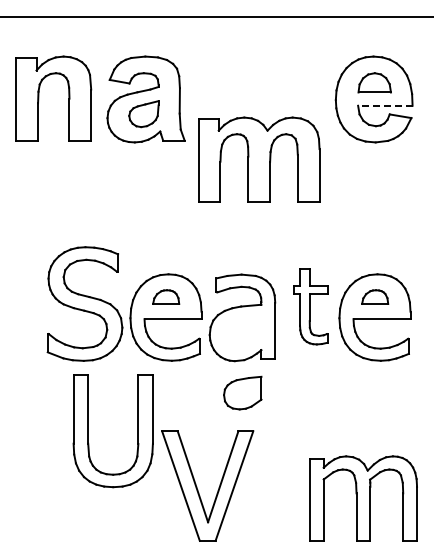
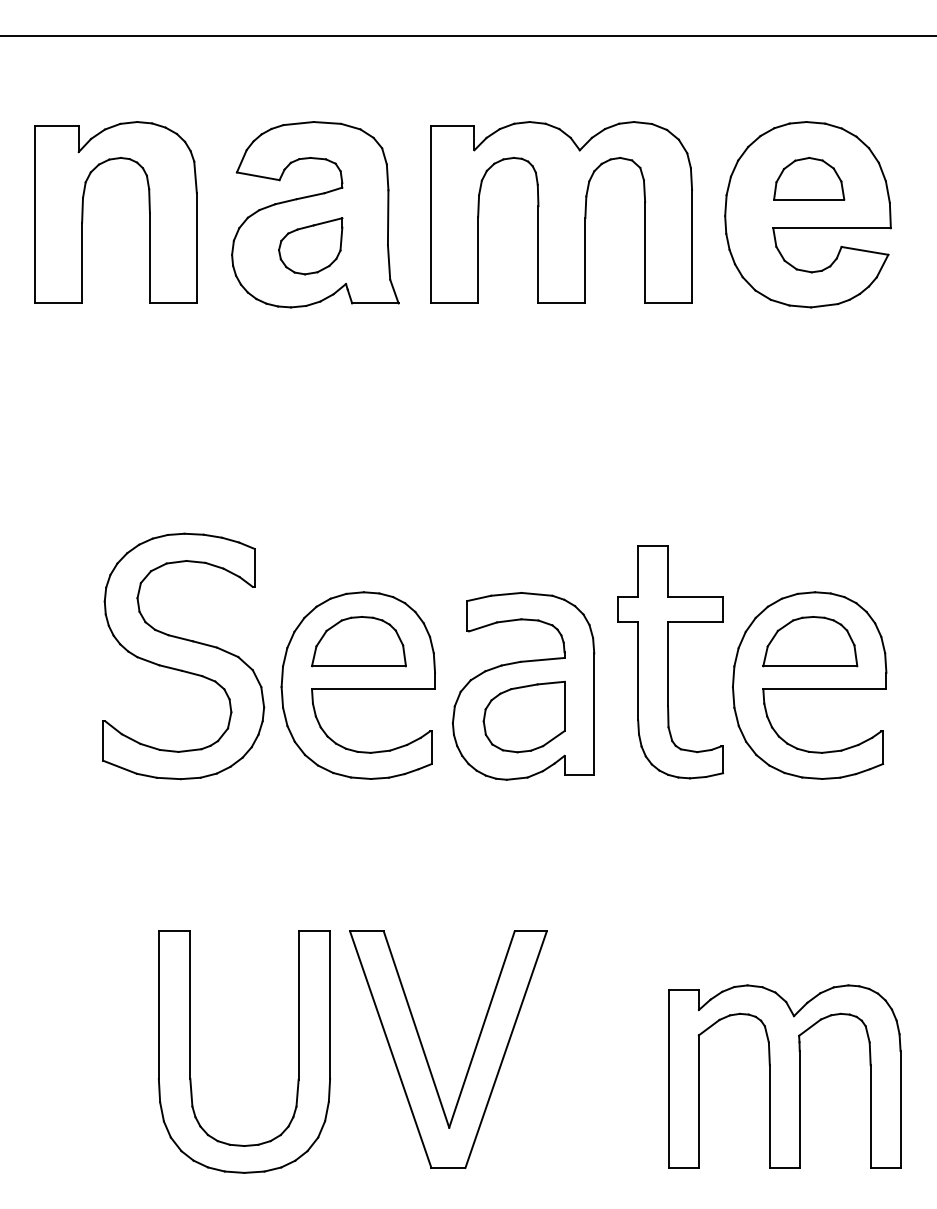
line: (384, 105) -> (830, 227), dashed -> solid
part: (259, 159) -> (562, 212), moved
part: (165, 296) -> (357, 640), size x1.67
part: (374, 296) -> (808, 640), size x1.67
part: (310, 306) -> (670, 661), size x1.43
part: (242, 392) -> (523, 715), moved
part: (88, 431) -> (190, 1052), moved

